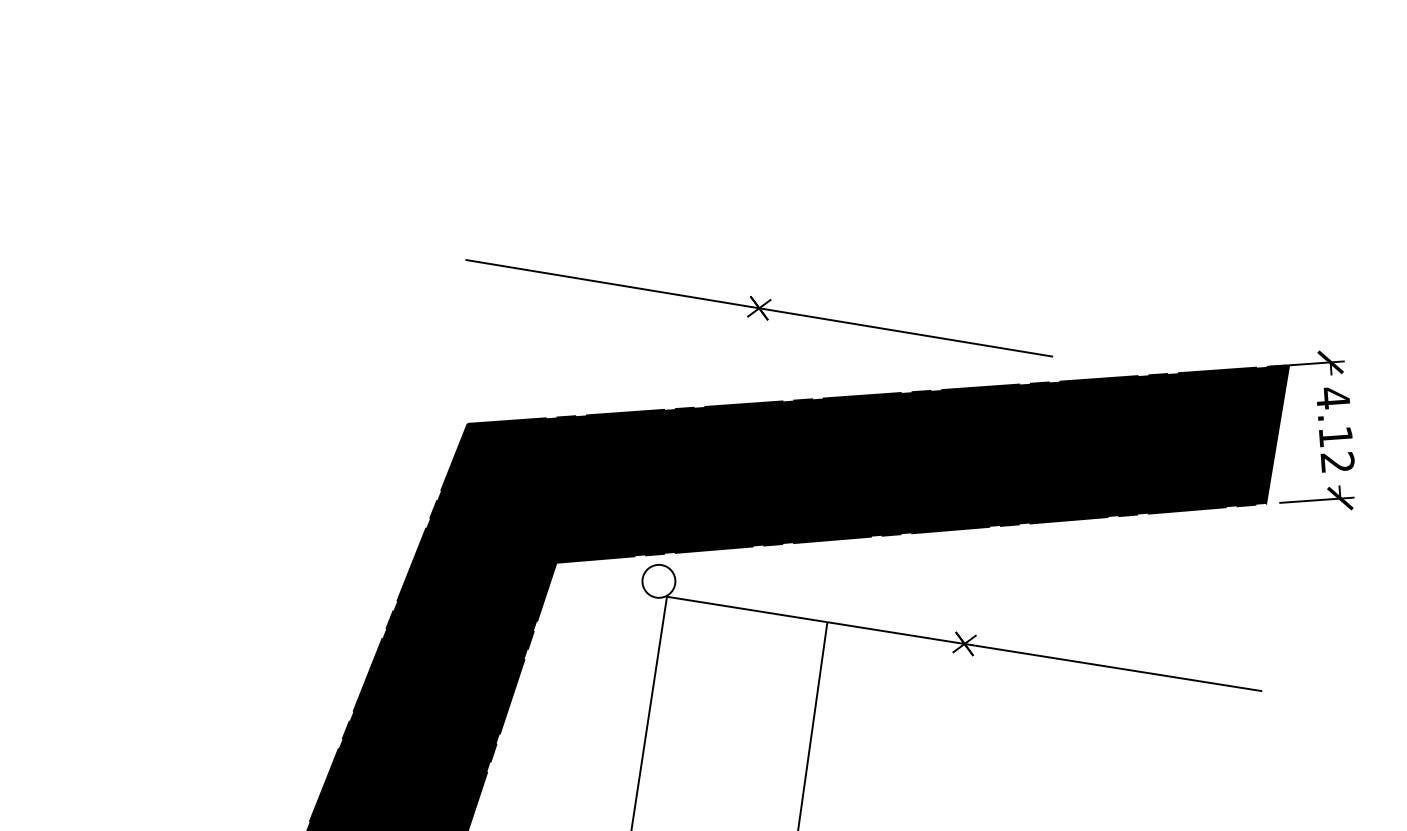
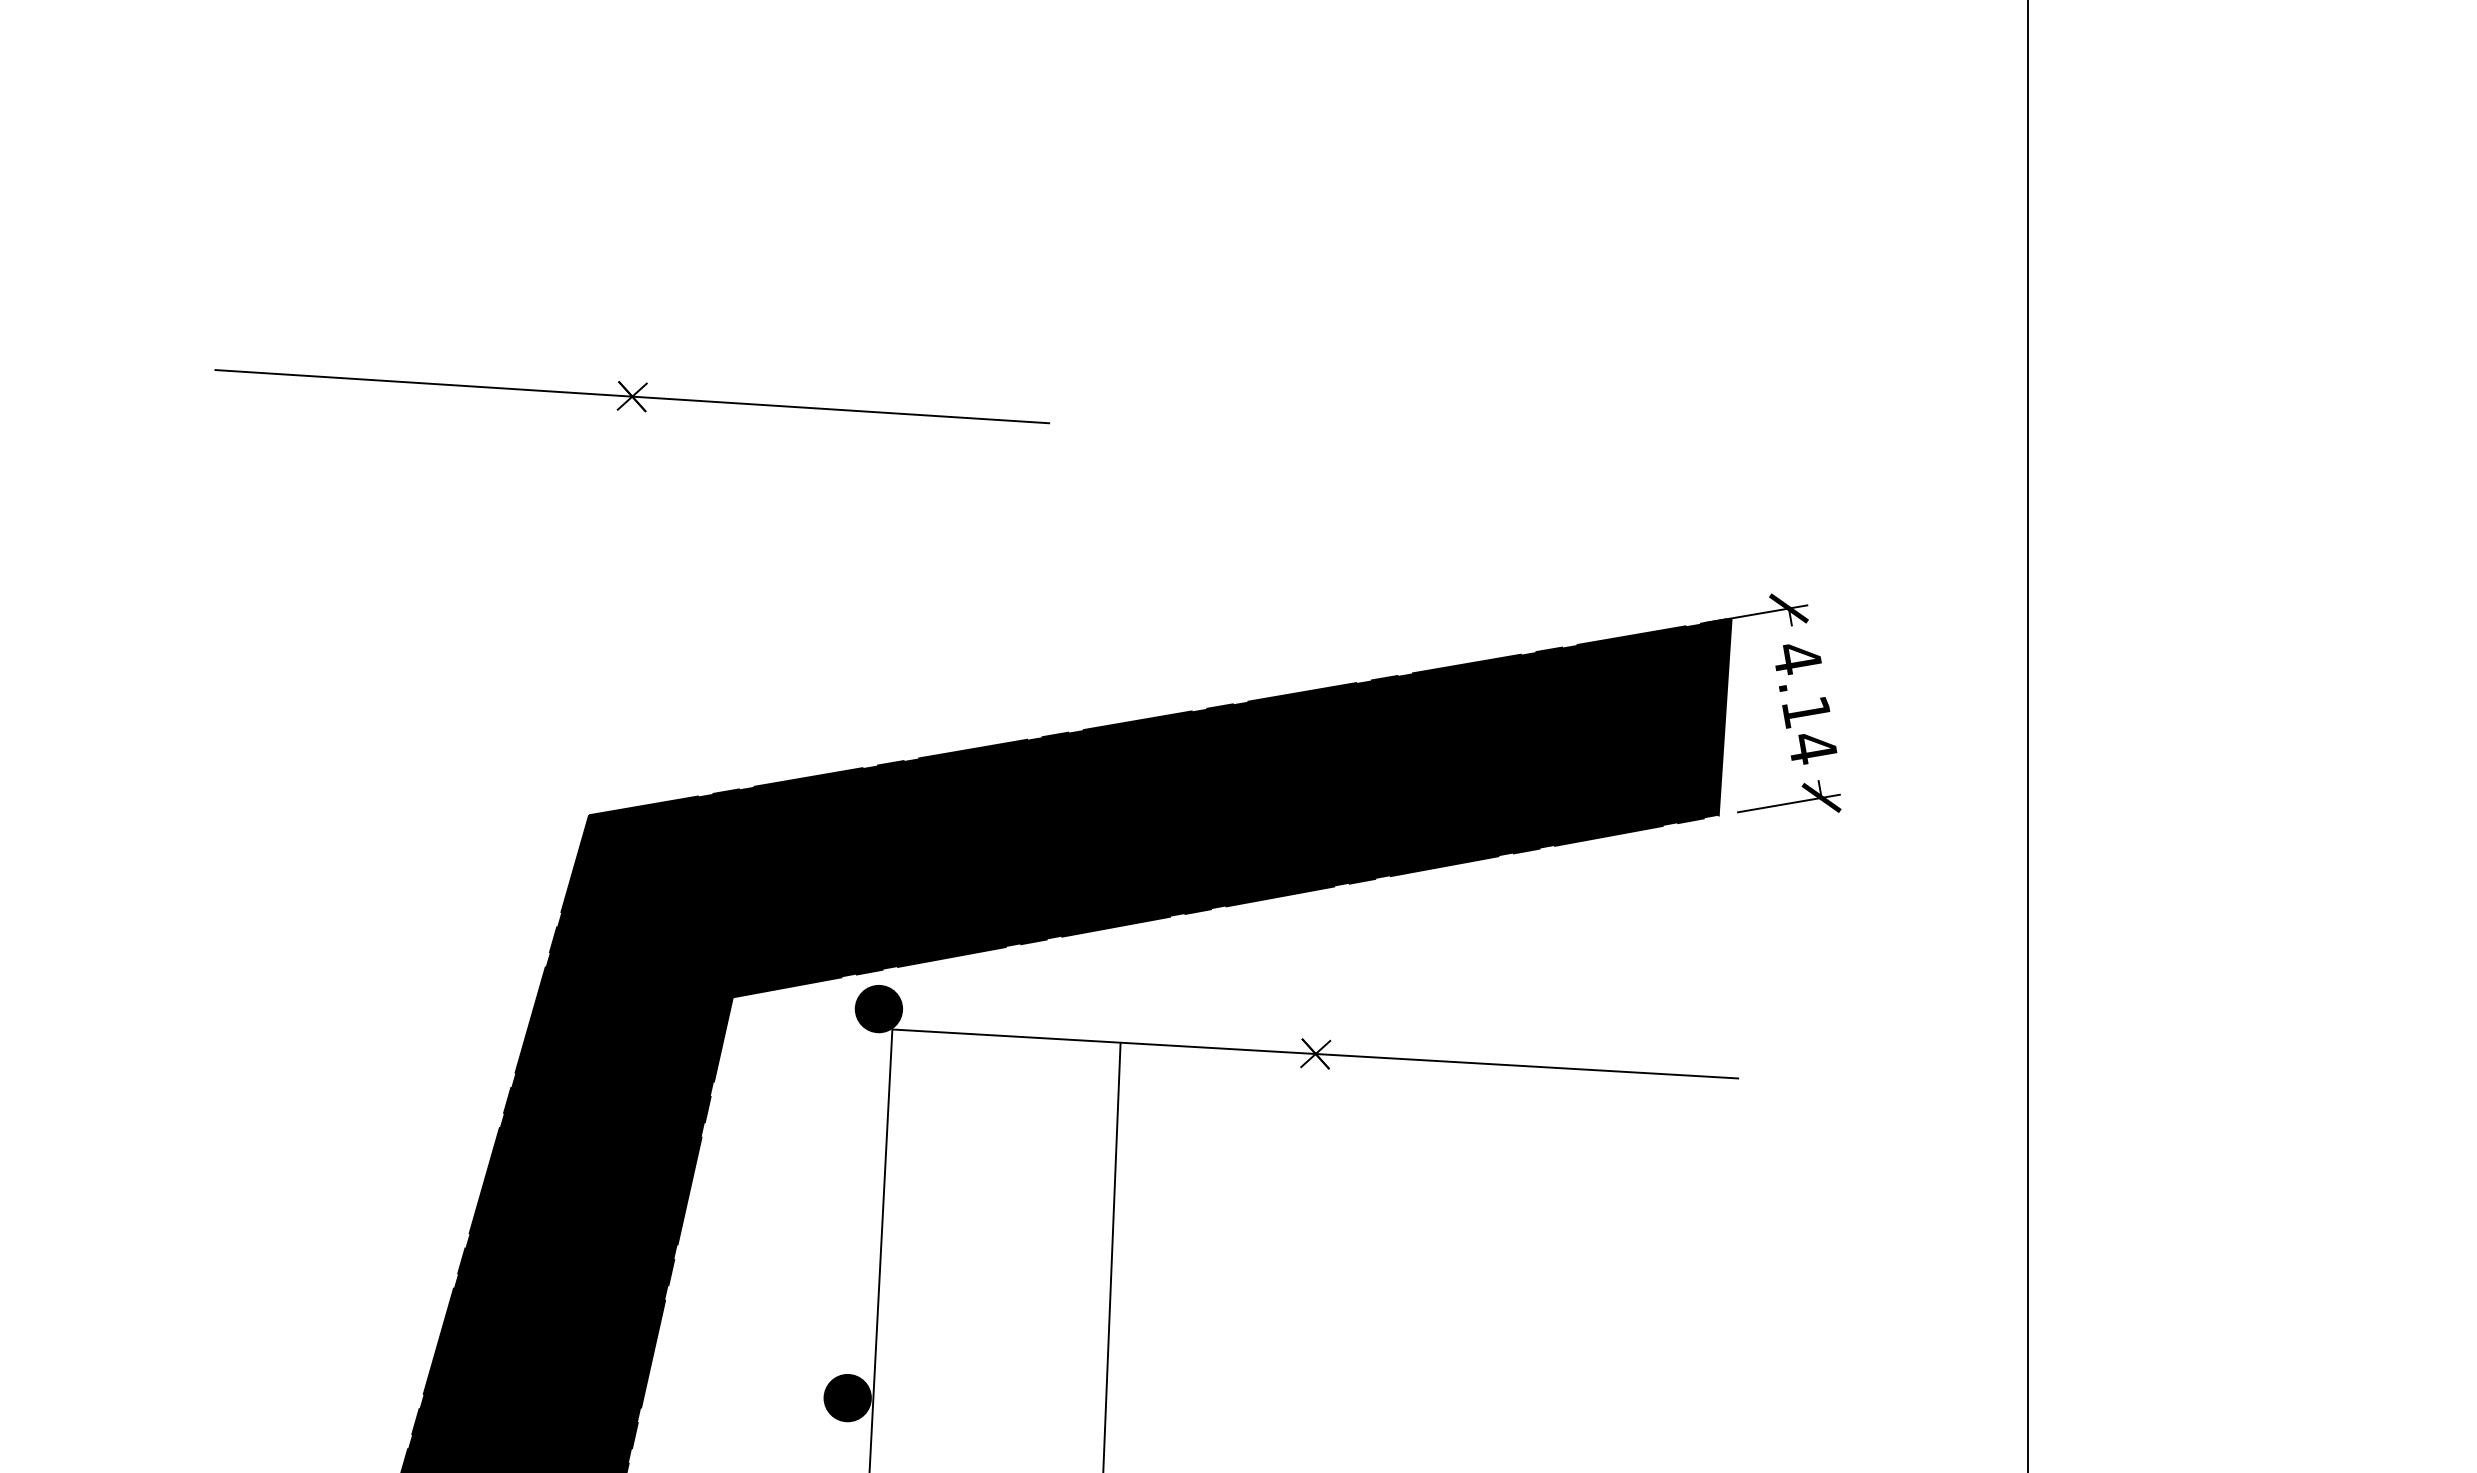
part: (758, 308) -> (631, 396), moved
text: (1337, 462) -> (1812, 747), 4.12 -> 4.14
fill: (658, 581) -> (878, 1009), added

